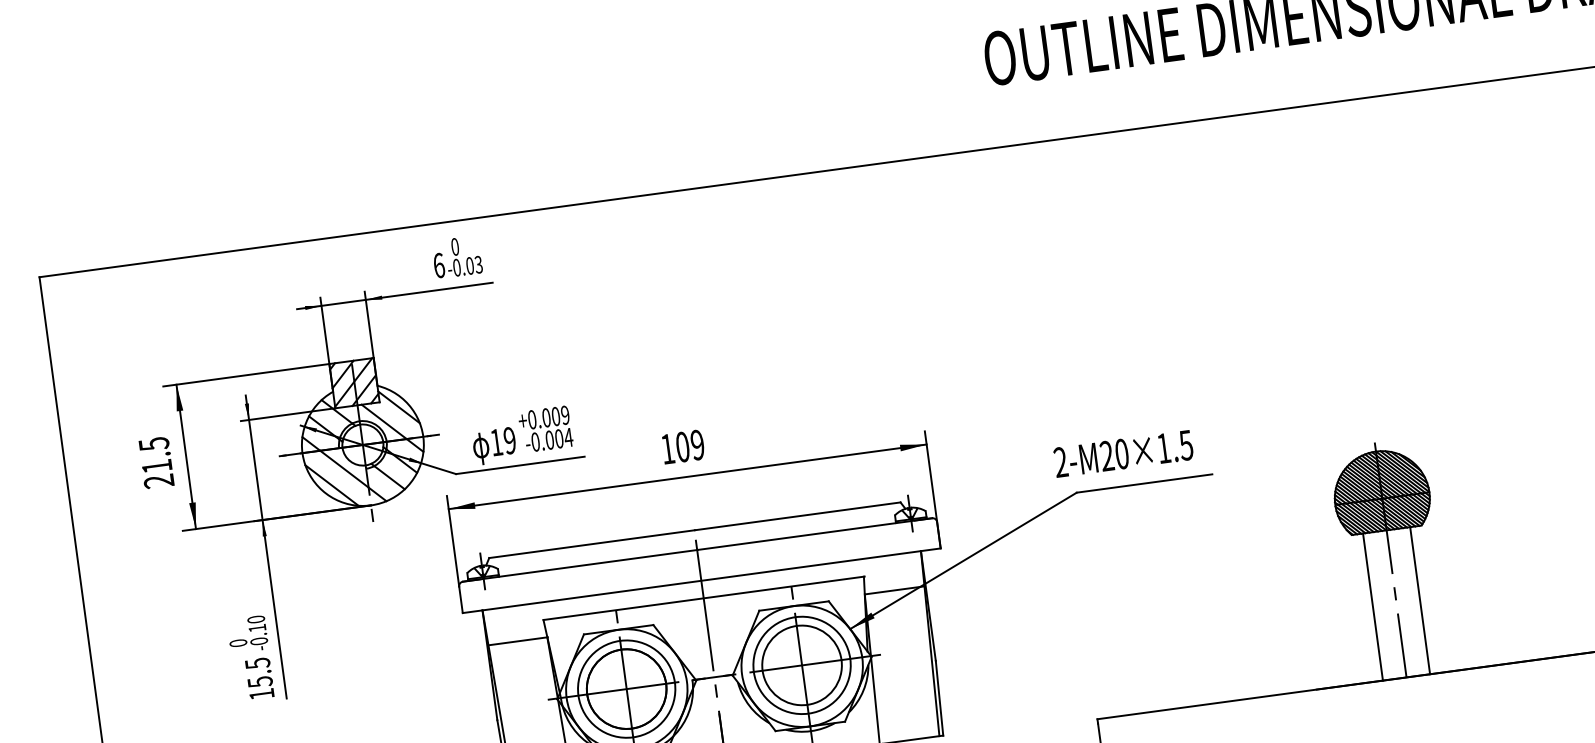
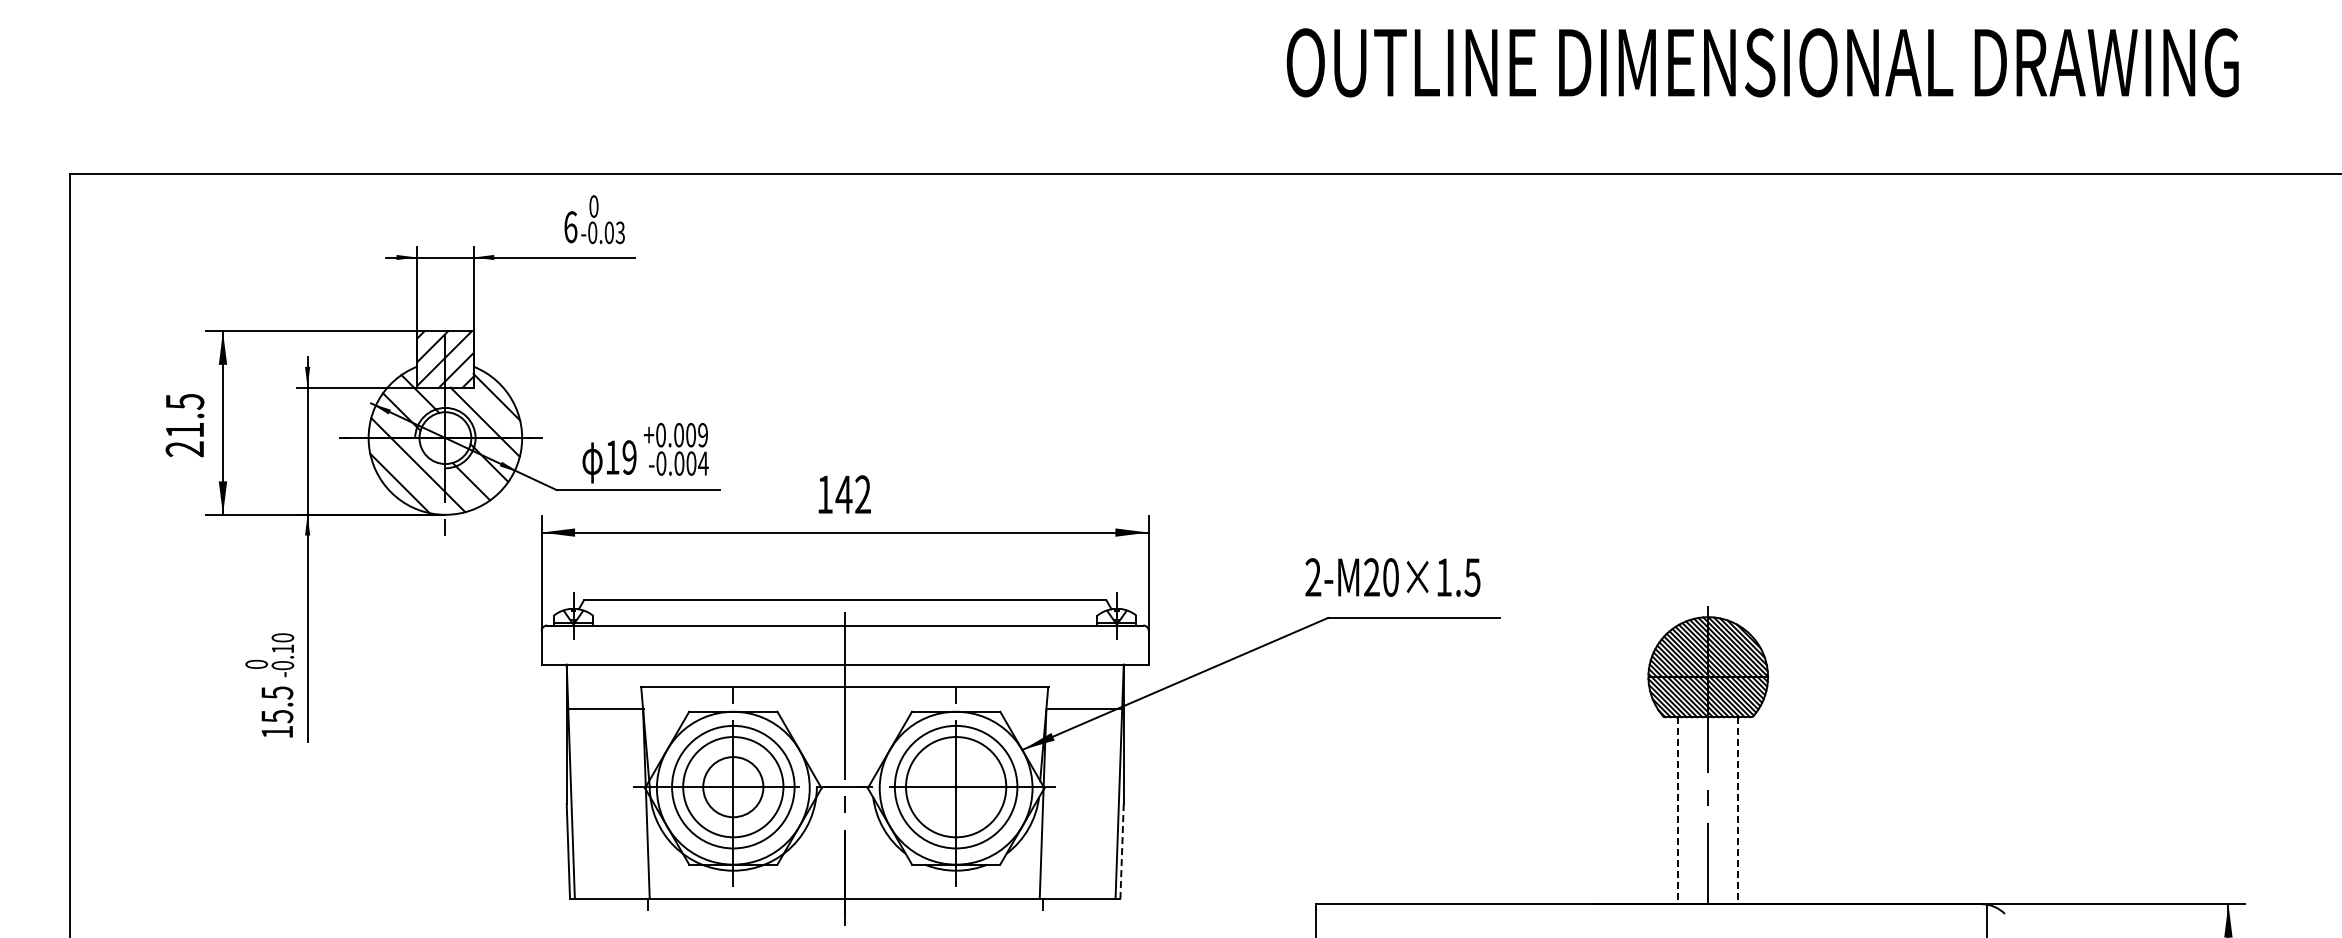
text: (689, 446) -> (852, 494), 109 -> 142
line: (1420, 601) -> (1738, 811), solid -> dashed
line: (1373, 607) -> (1678, 811), solid -> dashed
circle: (626, 689) -> (733, 787), size x0.6
line: (939, 698) -> (1122, 851), solid -> dashed

